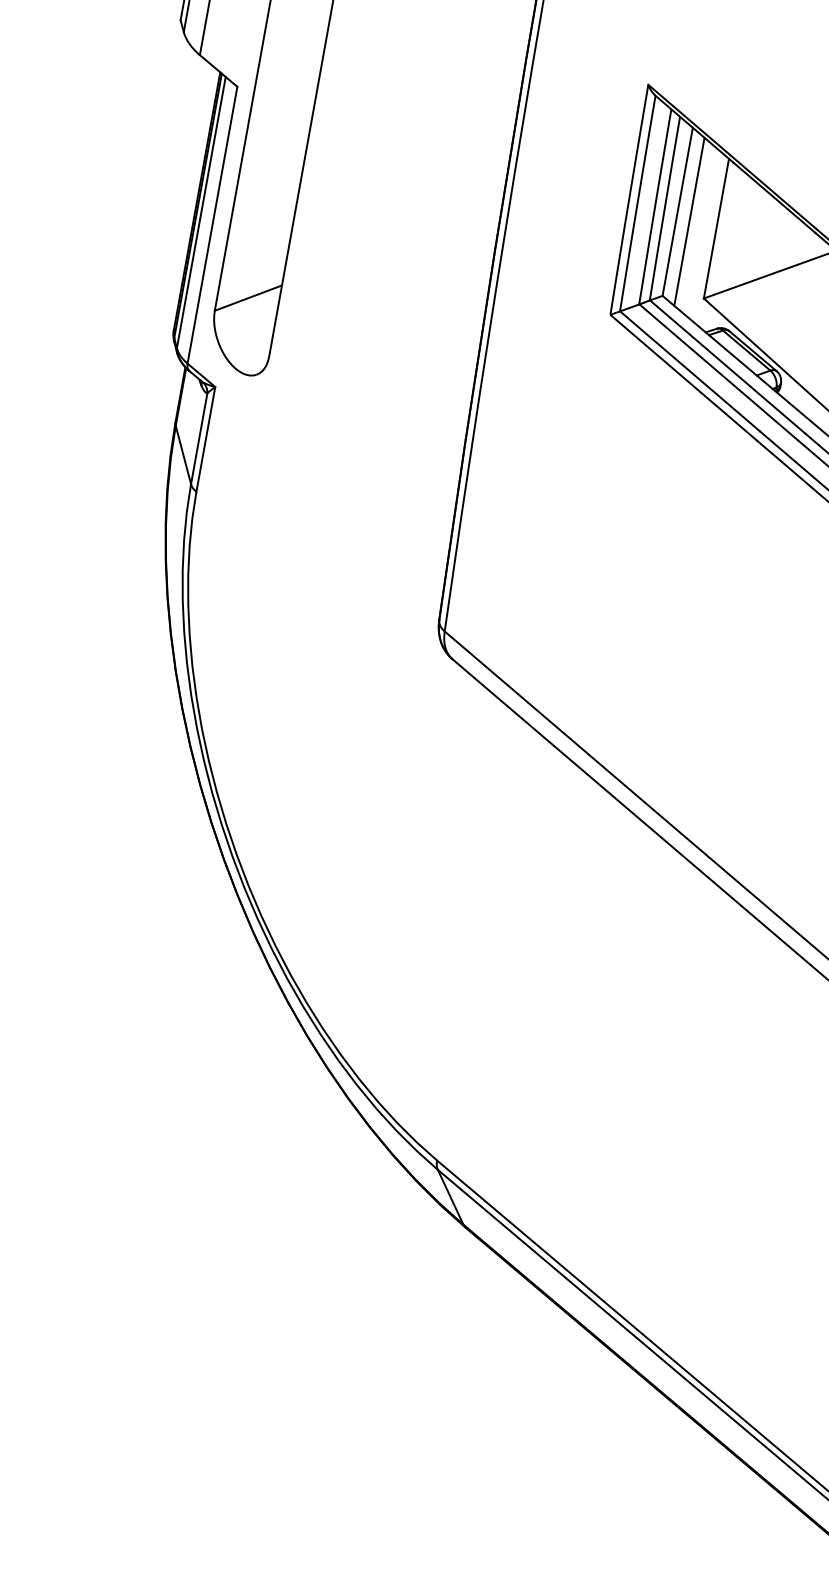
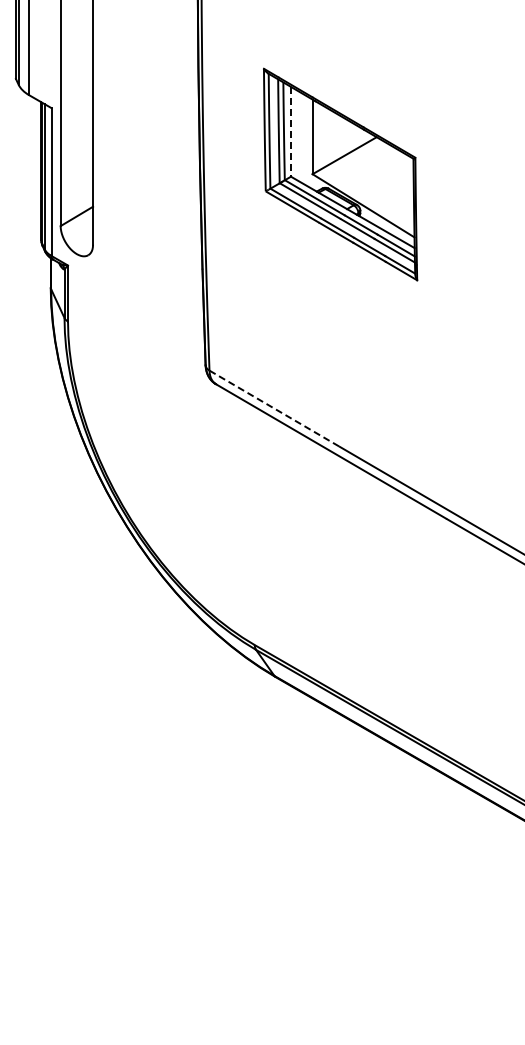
line: (676, 211) -> (290, 131), solid -> dashed
line: (688, 220) -> (297, 135), removed
line: (551, 723) -> (273, 408), solid -> dashed

